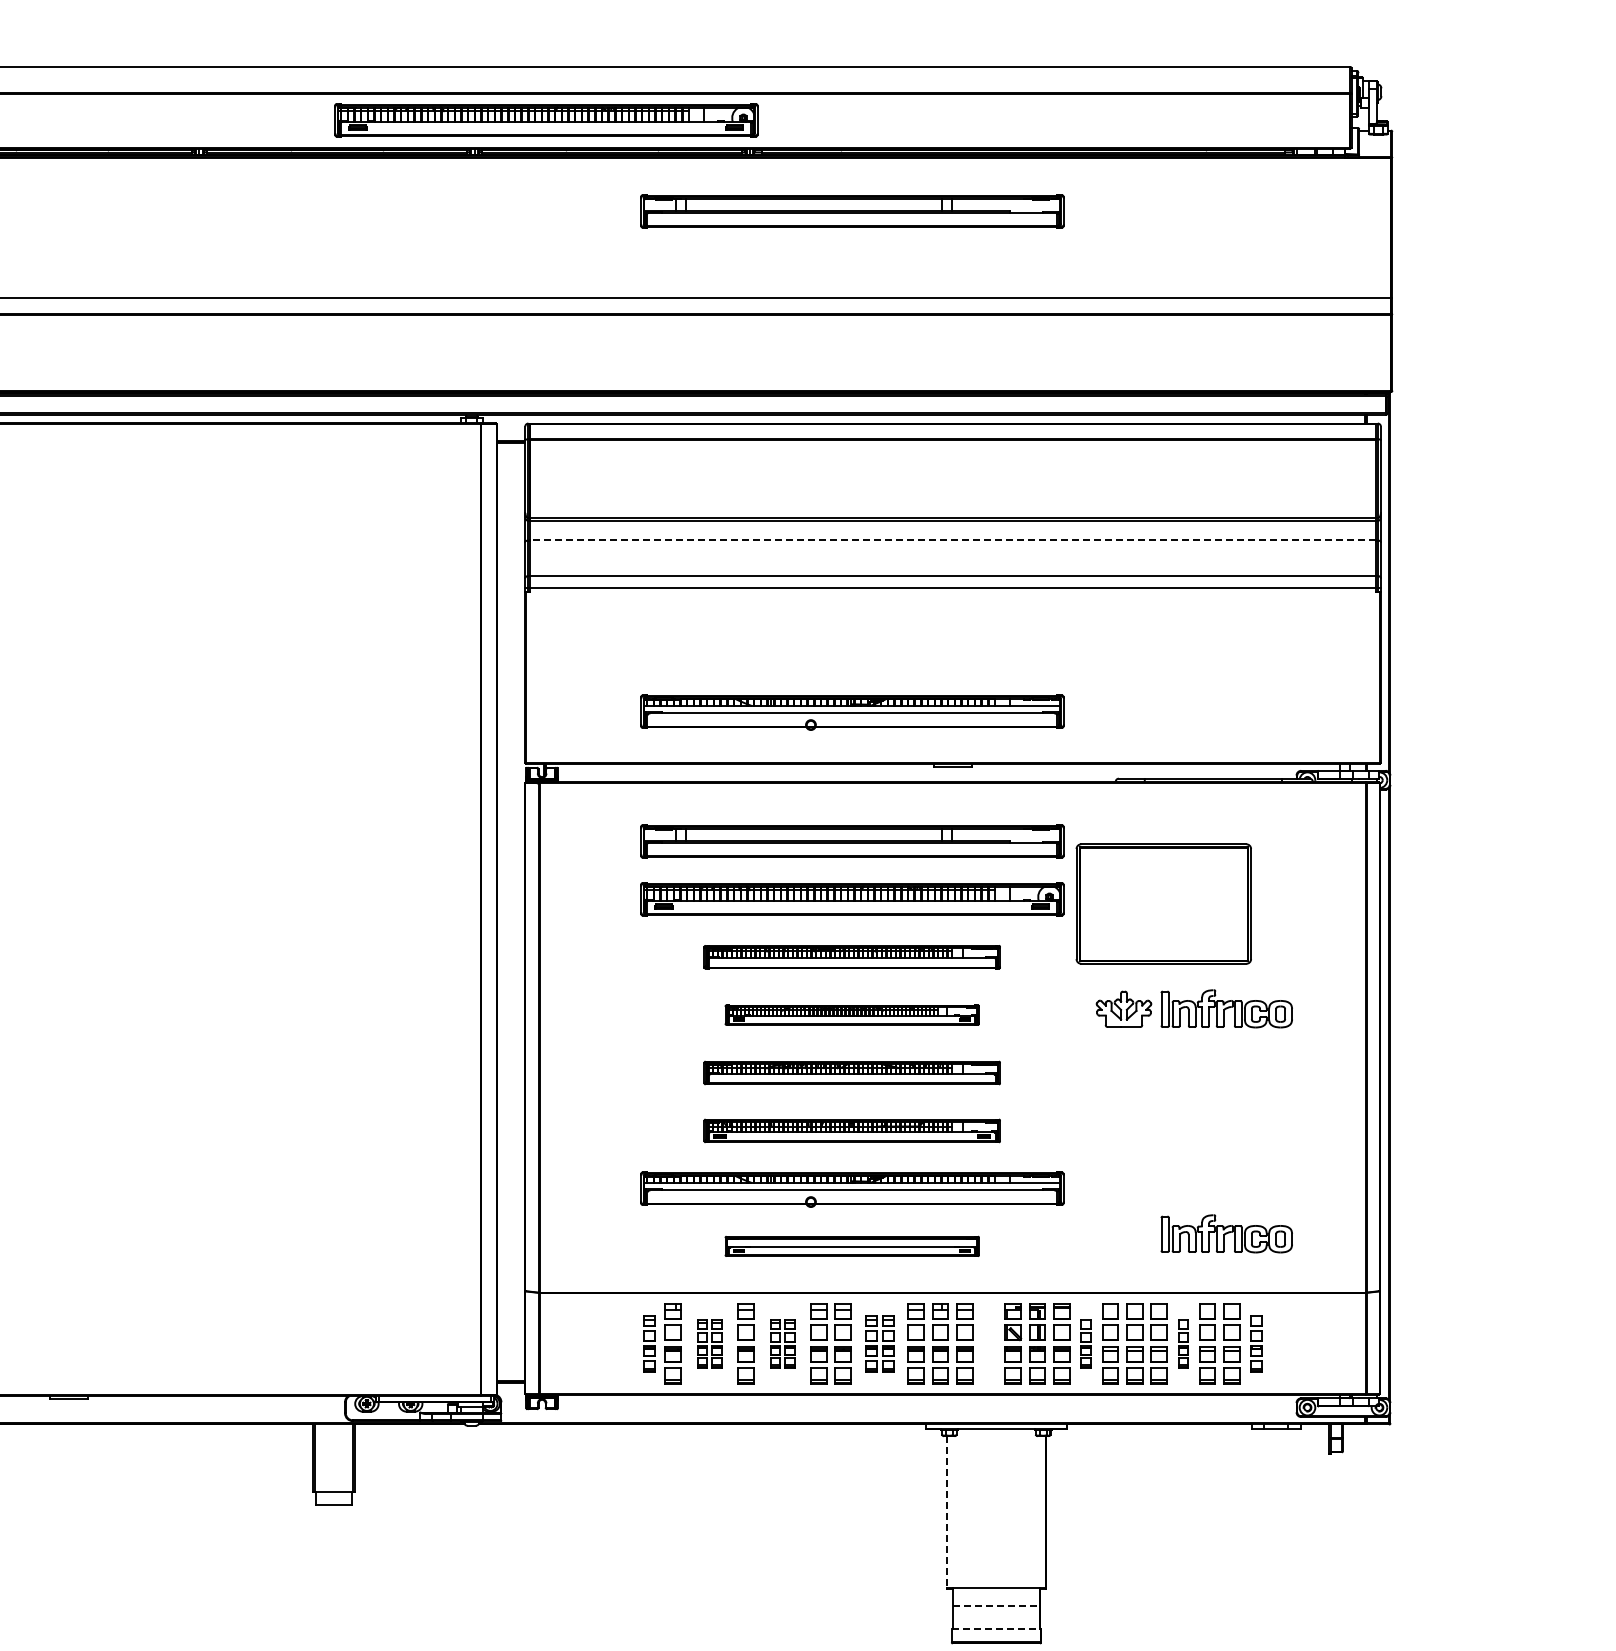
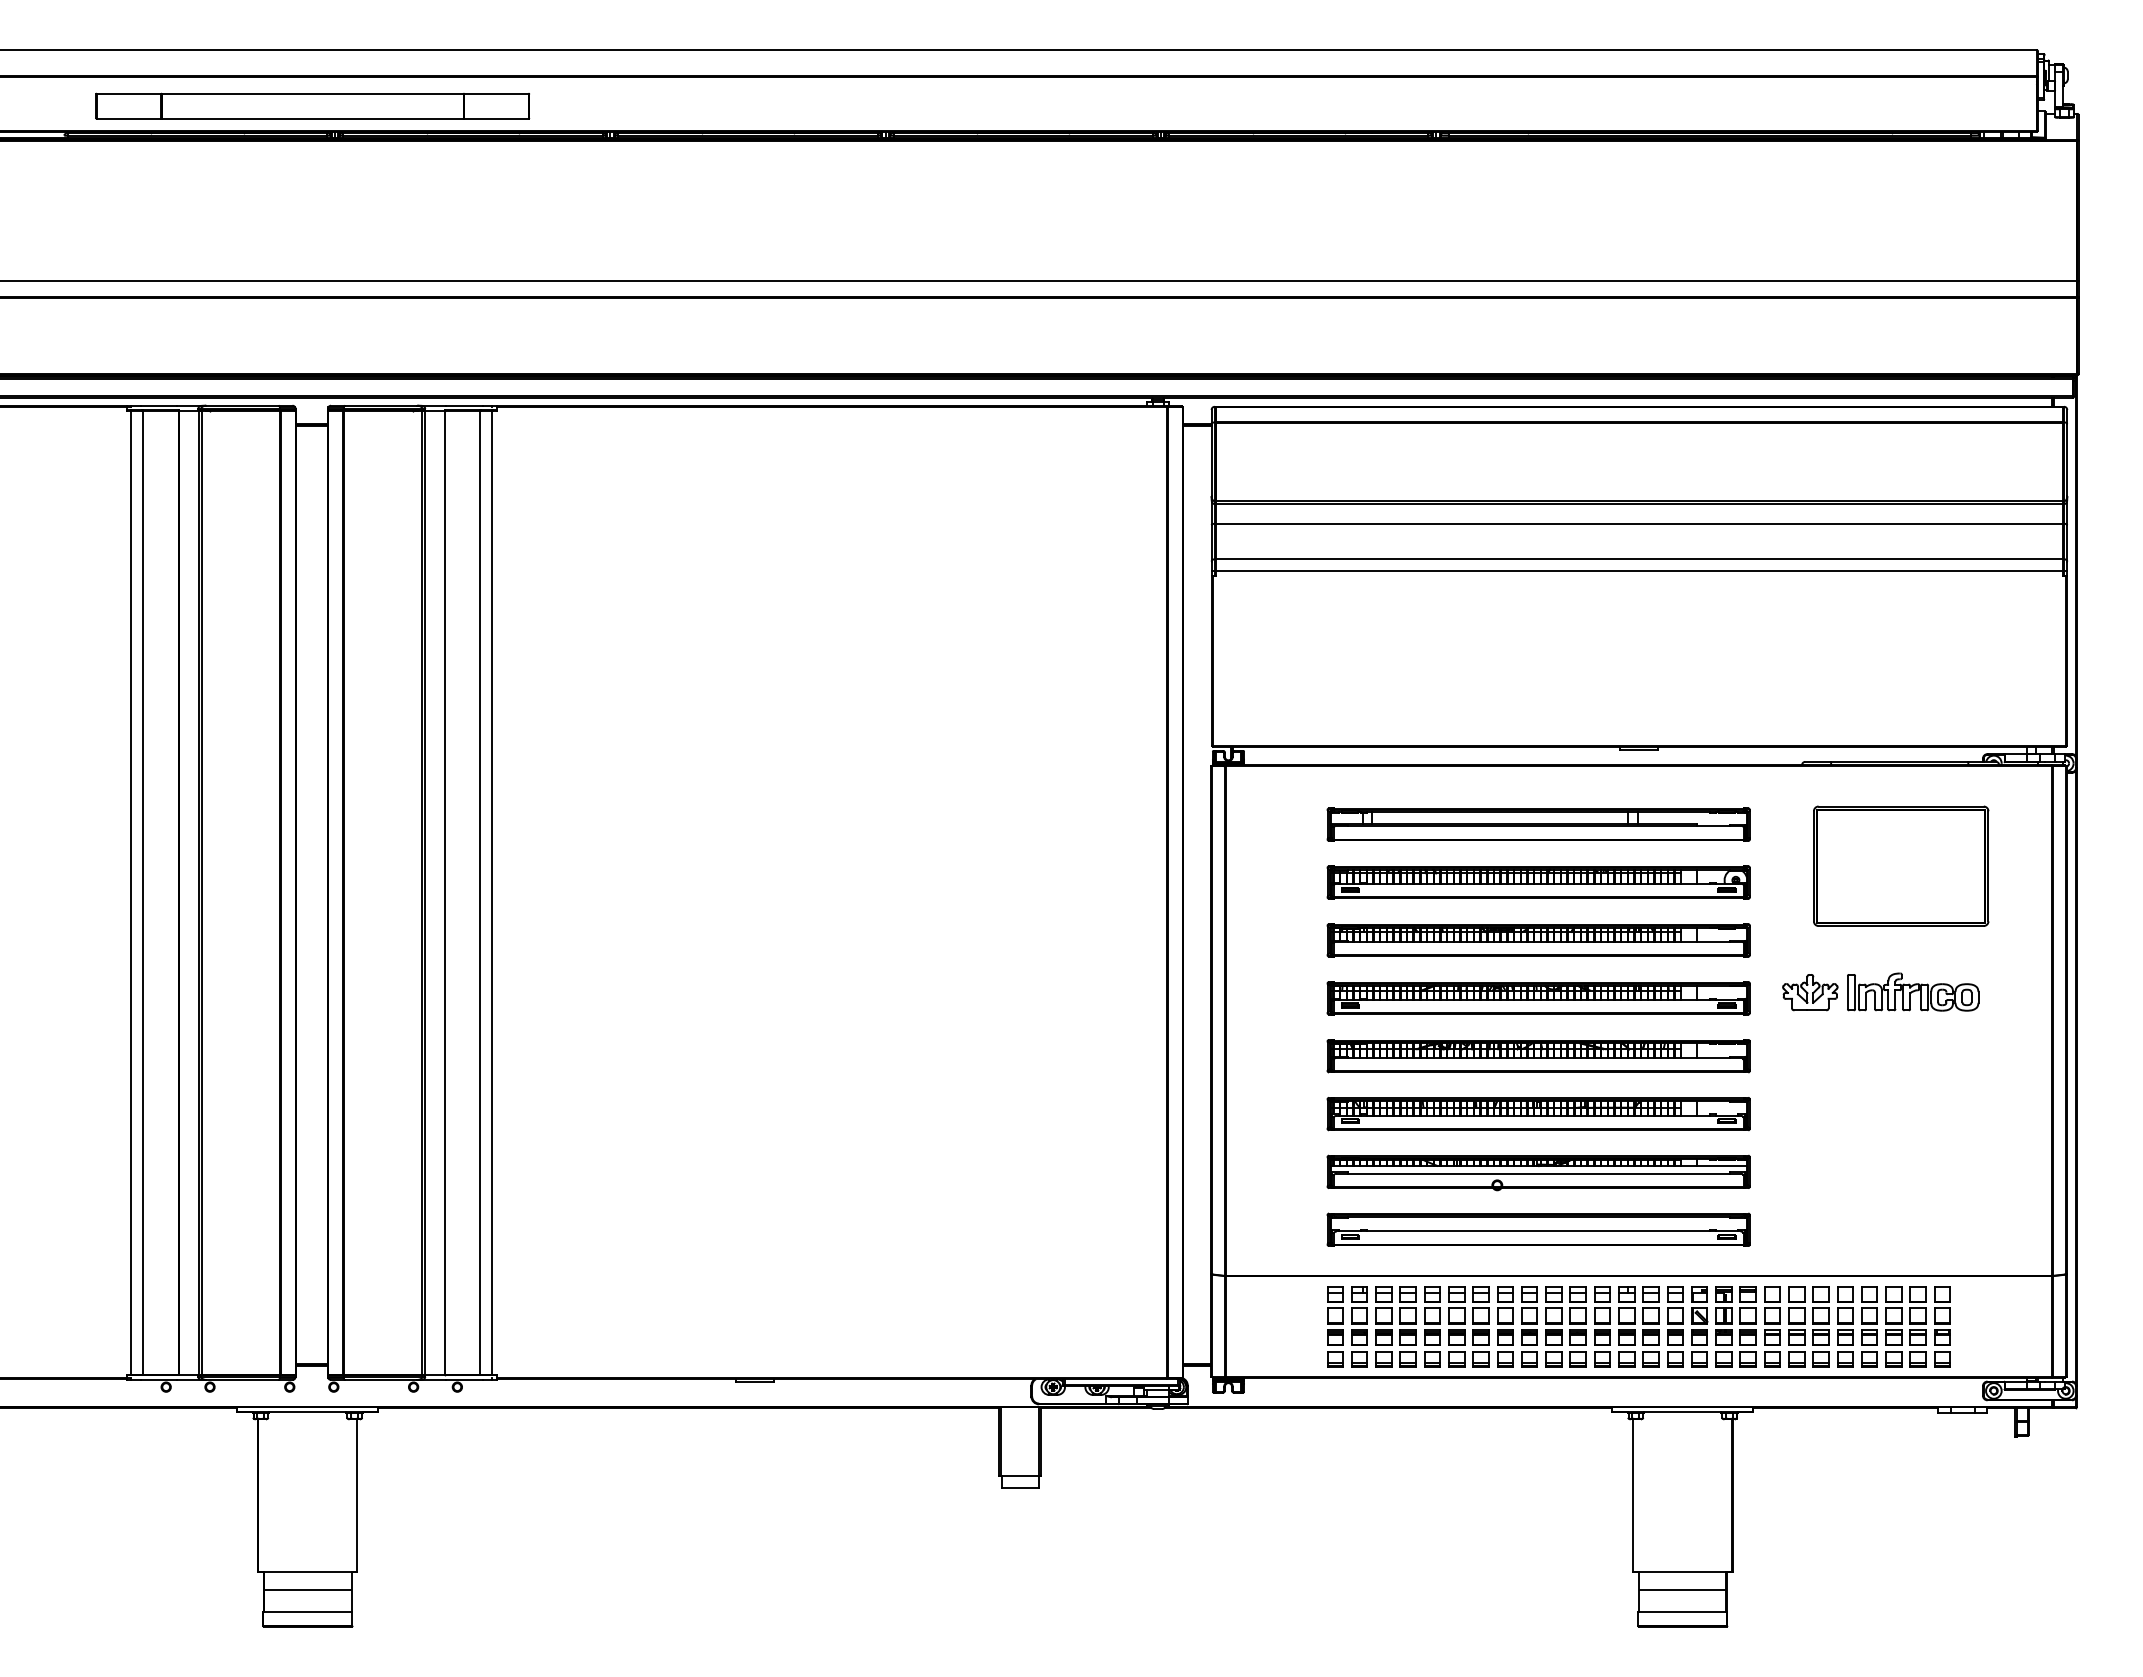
part: (546, 120) -> (1232, 103), removed
part: (852, 211) -> (1538, 194), removed
line: (952, 540) -> (1638, 523), dashed -> solid
part: (852, 712) -> (1538, 695), removed
part: (1164, 903) -> (1901, 865), moved
part: (852, 957) -> (1538, 940), size x1.43
part: (852, 1015) -> (1538, 998), size x1.67
part: (852, 1073) -> (1538, 1056), size x1.43
part: (852, 1131) -> (1538, 1114), size x1.43
part: (1227, 1233) -> (1913, 1216), removed
part: (852, 1246) -> (1538, 1229), size x1.67
part: (649, 1343) -> (1335, 1326), size x1.43
part: (709, 1343) -> (1395, 1326), size x1.67
part: (782, 1343) -> (1468, 1326), size x1.67
part: (879, 1343) -> (1565, 1326), size x1.43
part: (989, 1343) -> (1675, 1326), added
part: (1086, 1343) -> (1772, 1326), size x1.67
part: (1183, 1343) -> (1869, 1326), size x1.67
part: (1256, 1343) -> (1942, 1326), size x1.43
line: (946, 1512) -> (1632, 1495), dashed -> solid
line: (997, 1606) -> (1683, 1589), dashed -> solid
line: (996, 1629) -> (1682, 1612), dashed -> solid

